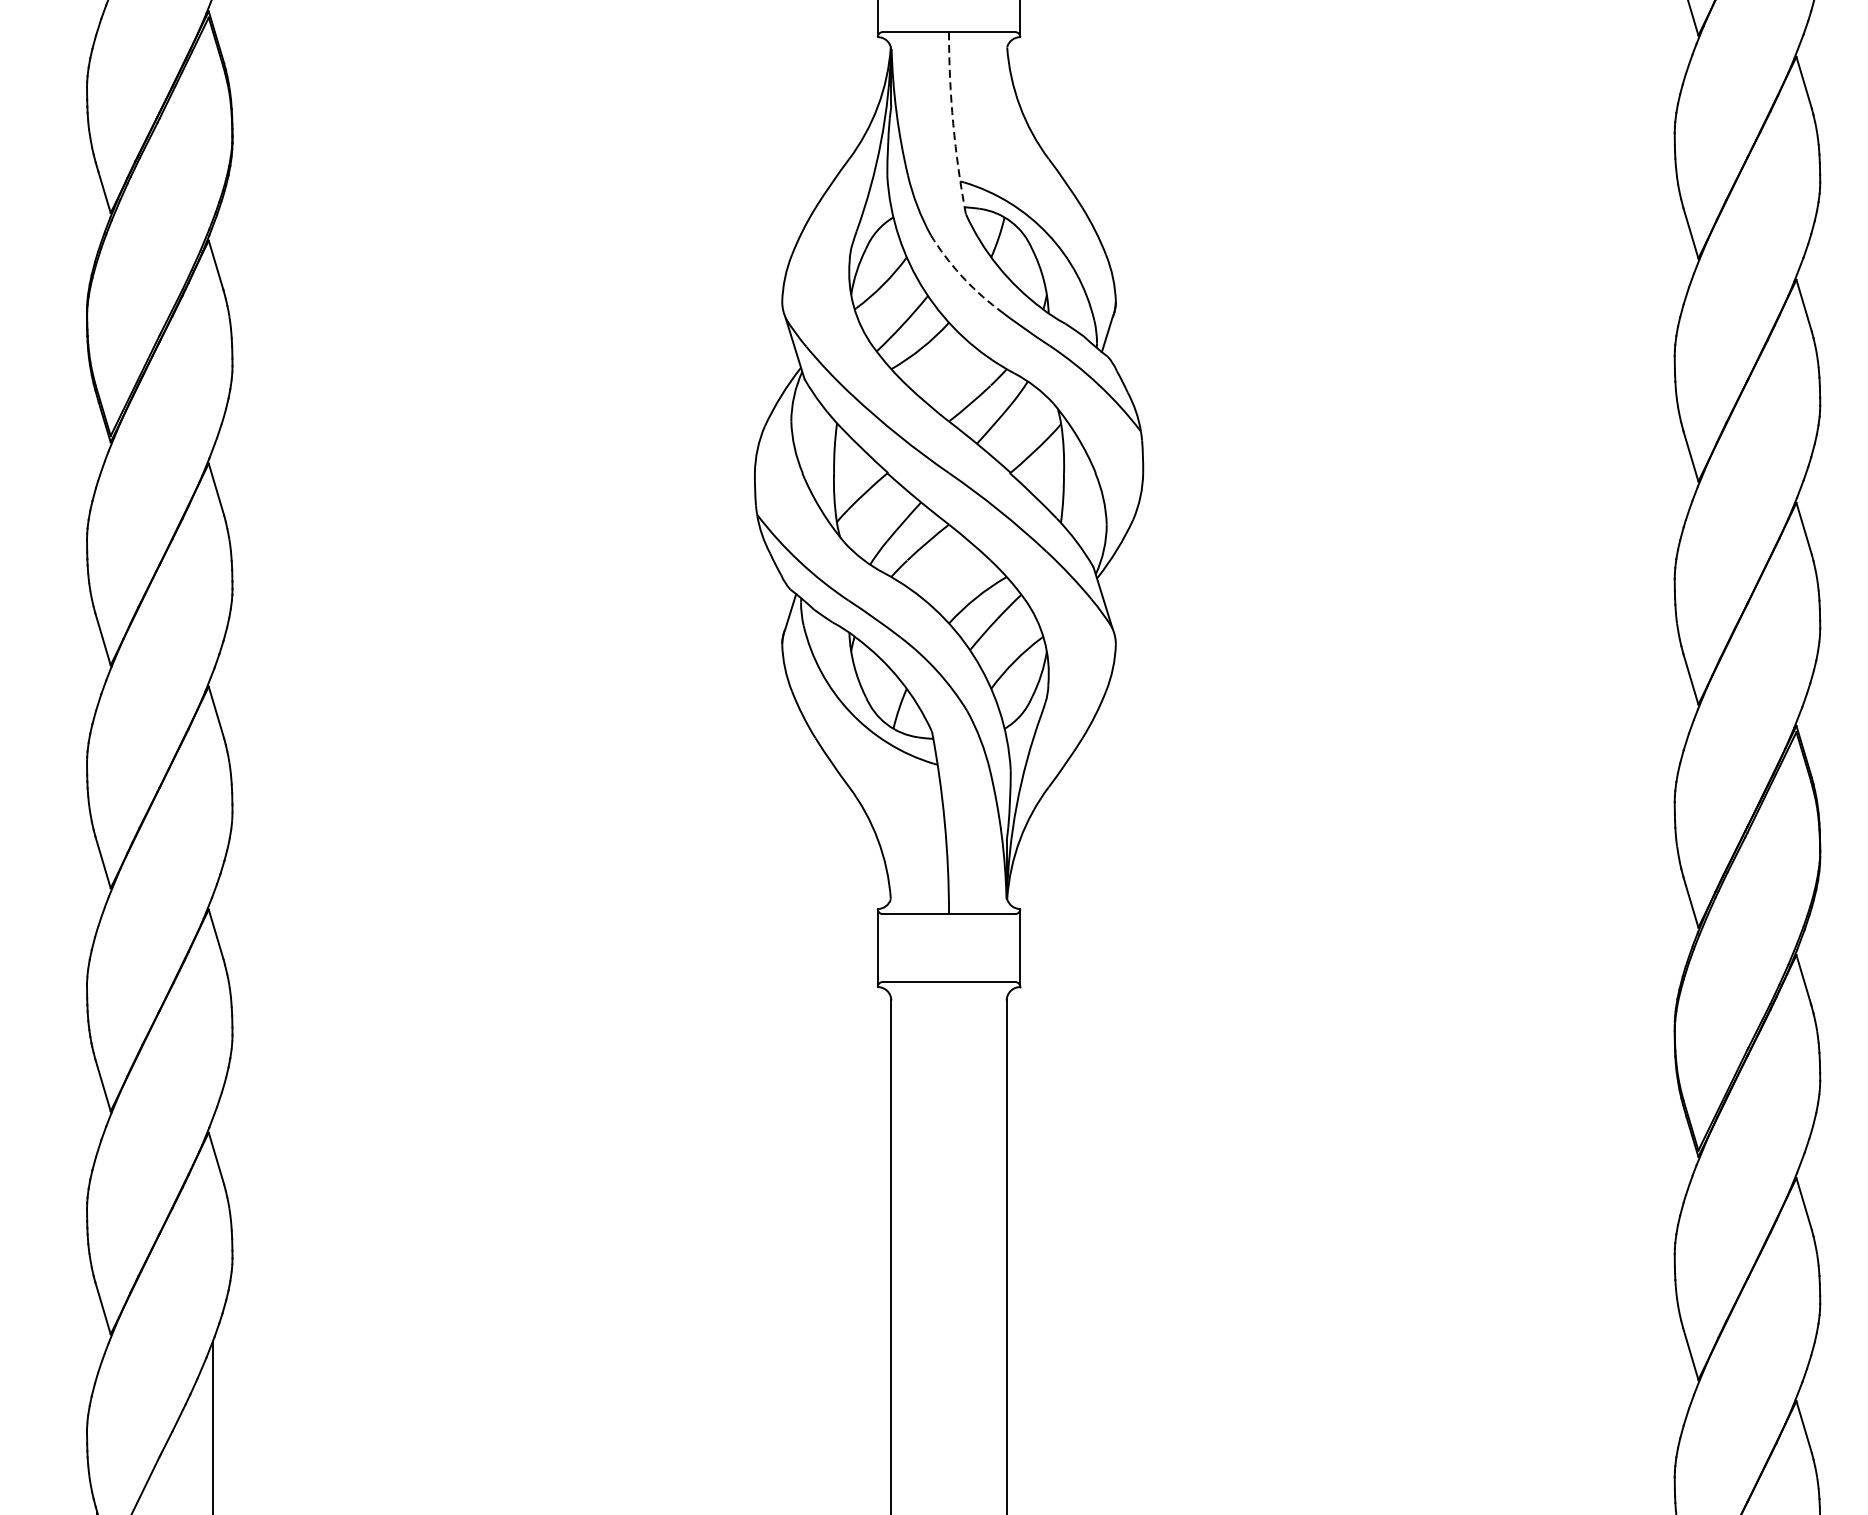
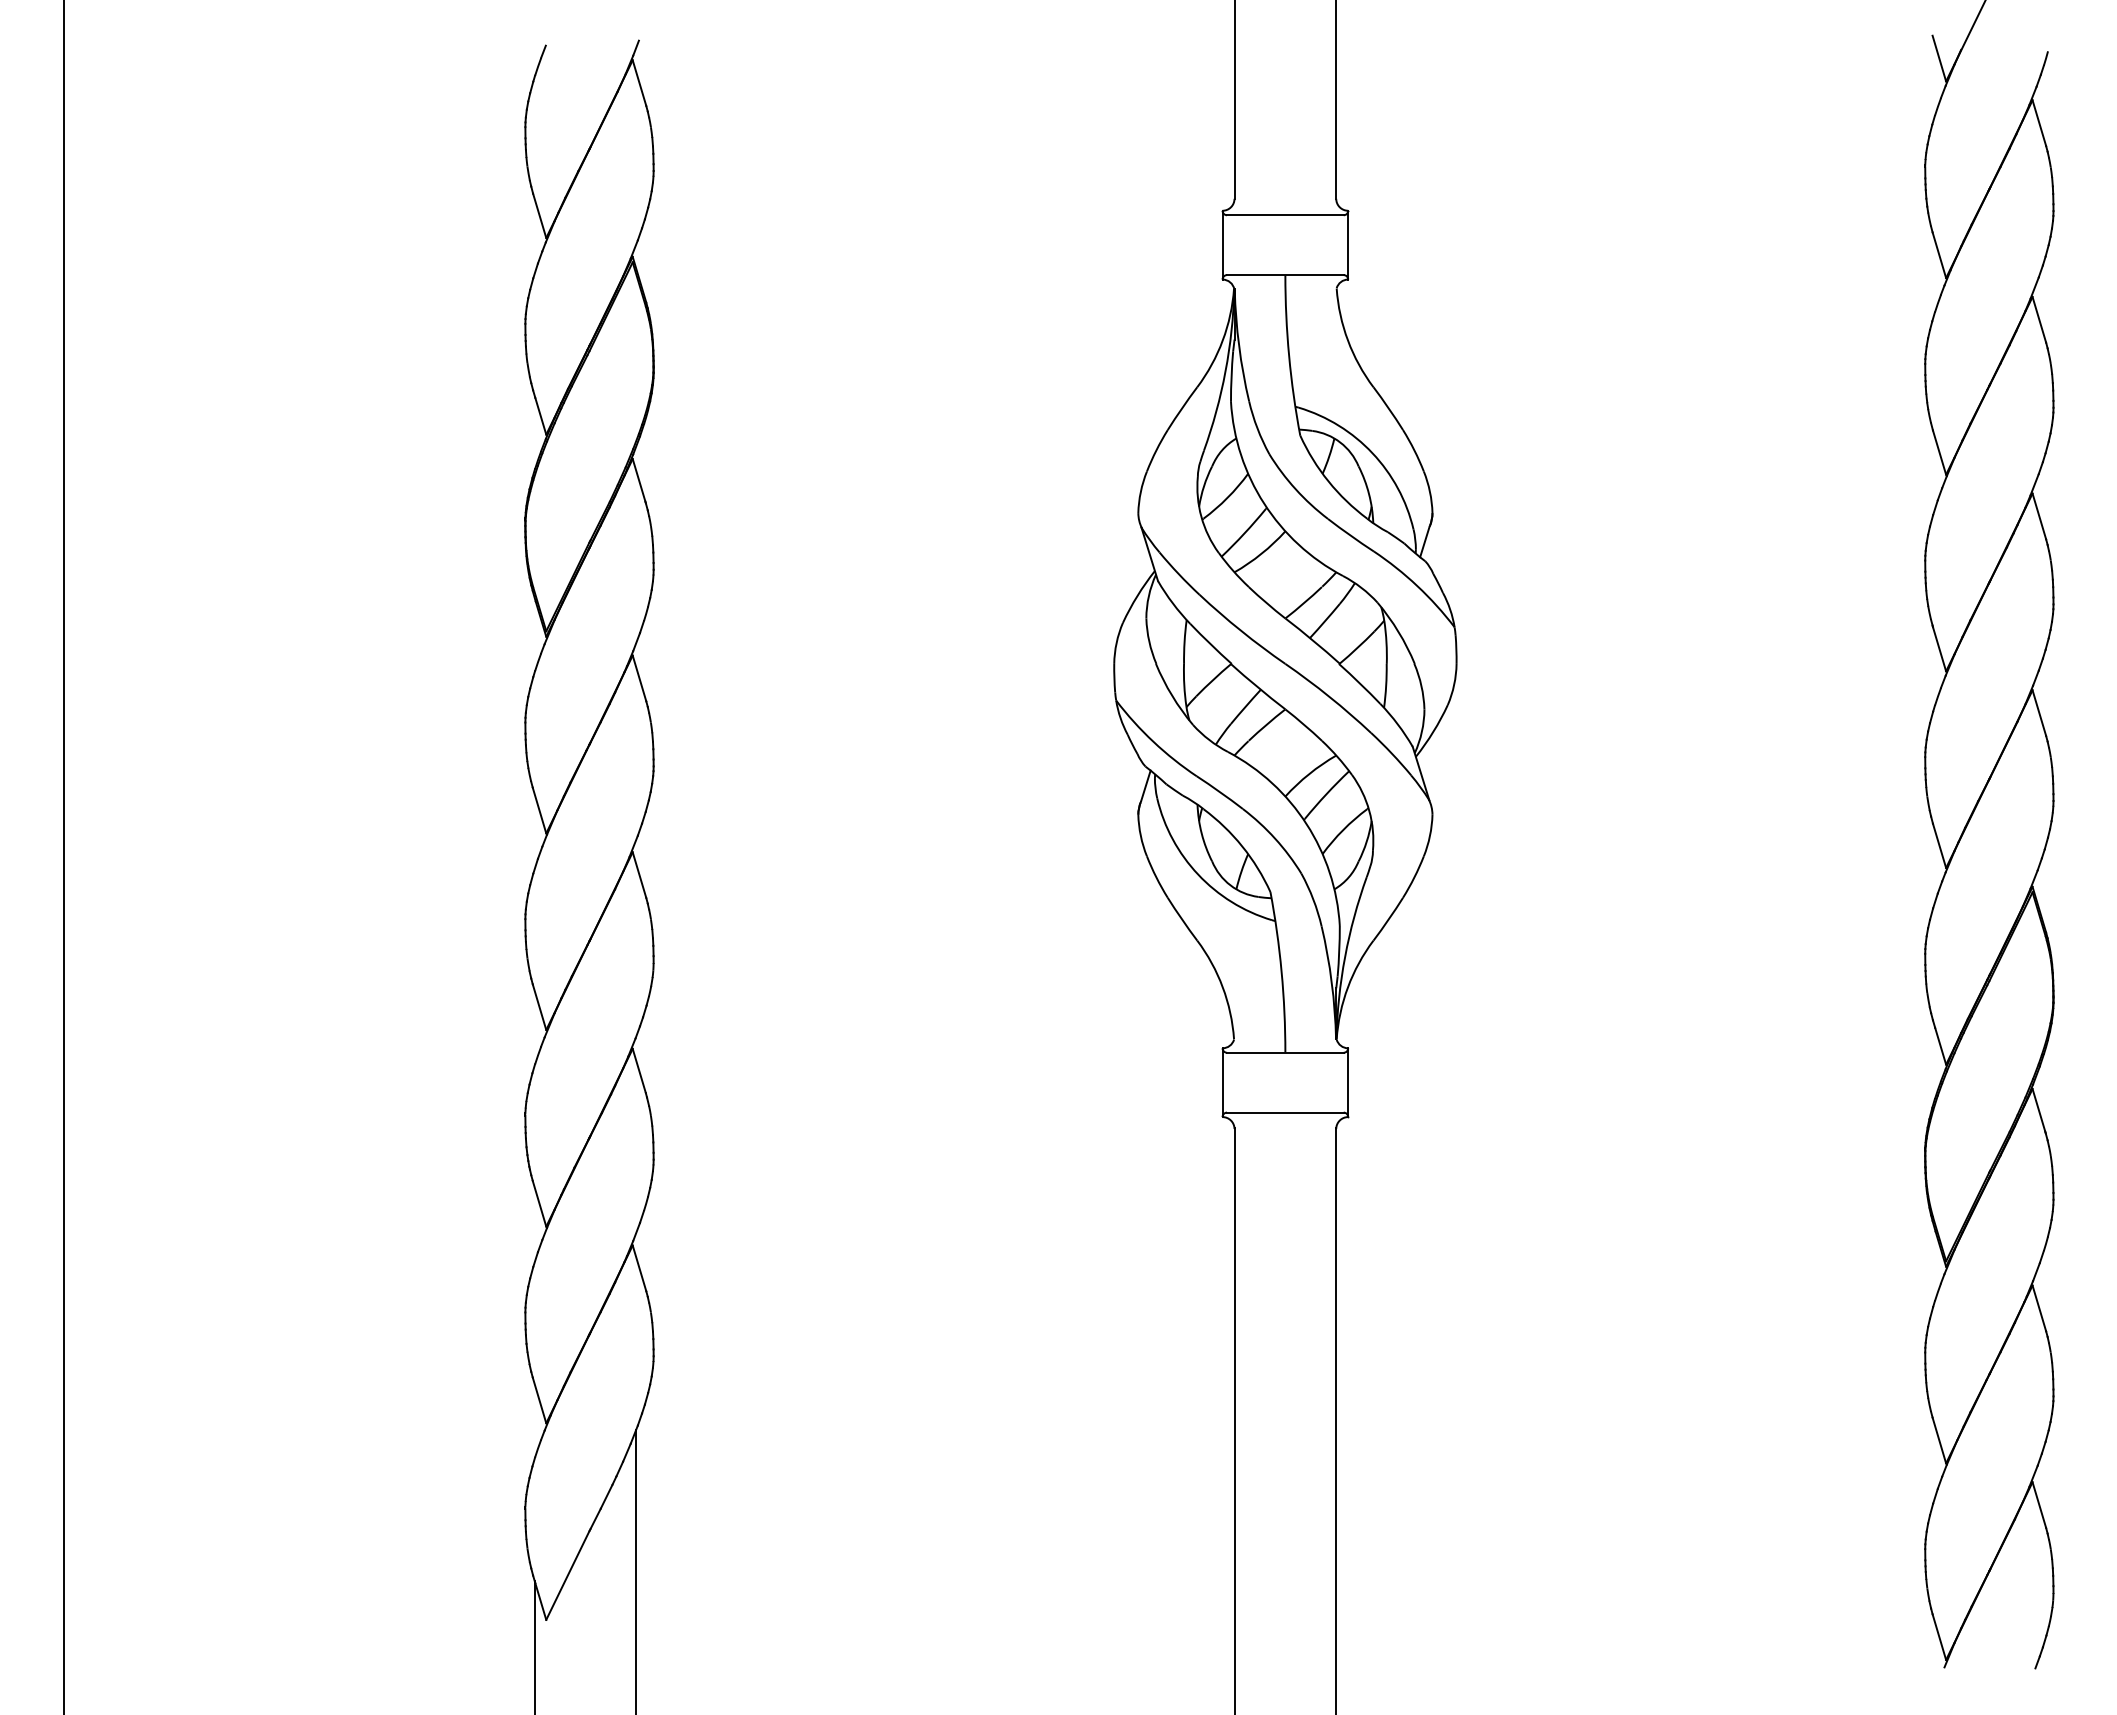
arc: (953, 123) -> (1289, 355), dashed -> solid
arc: (960, 275) -> (1295, 489), dashed -> solid

